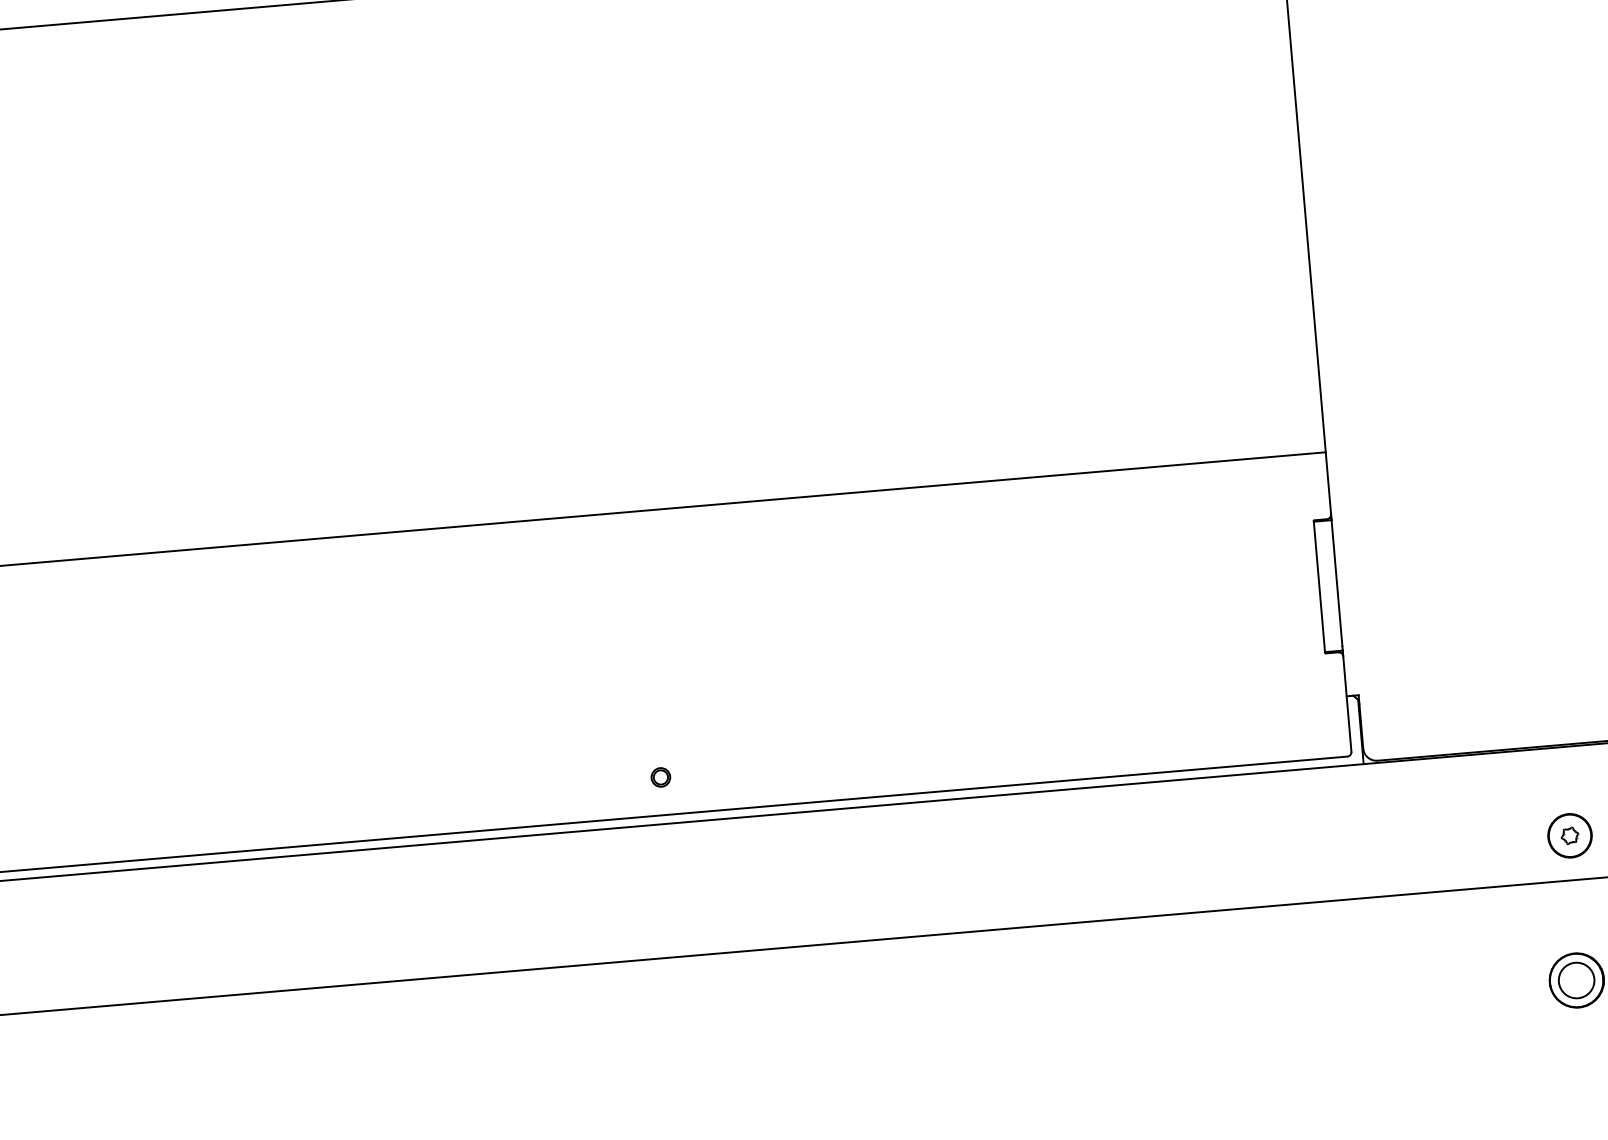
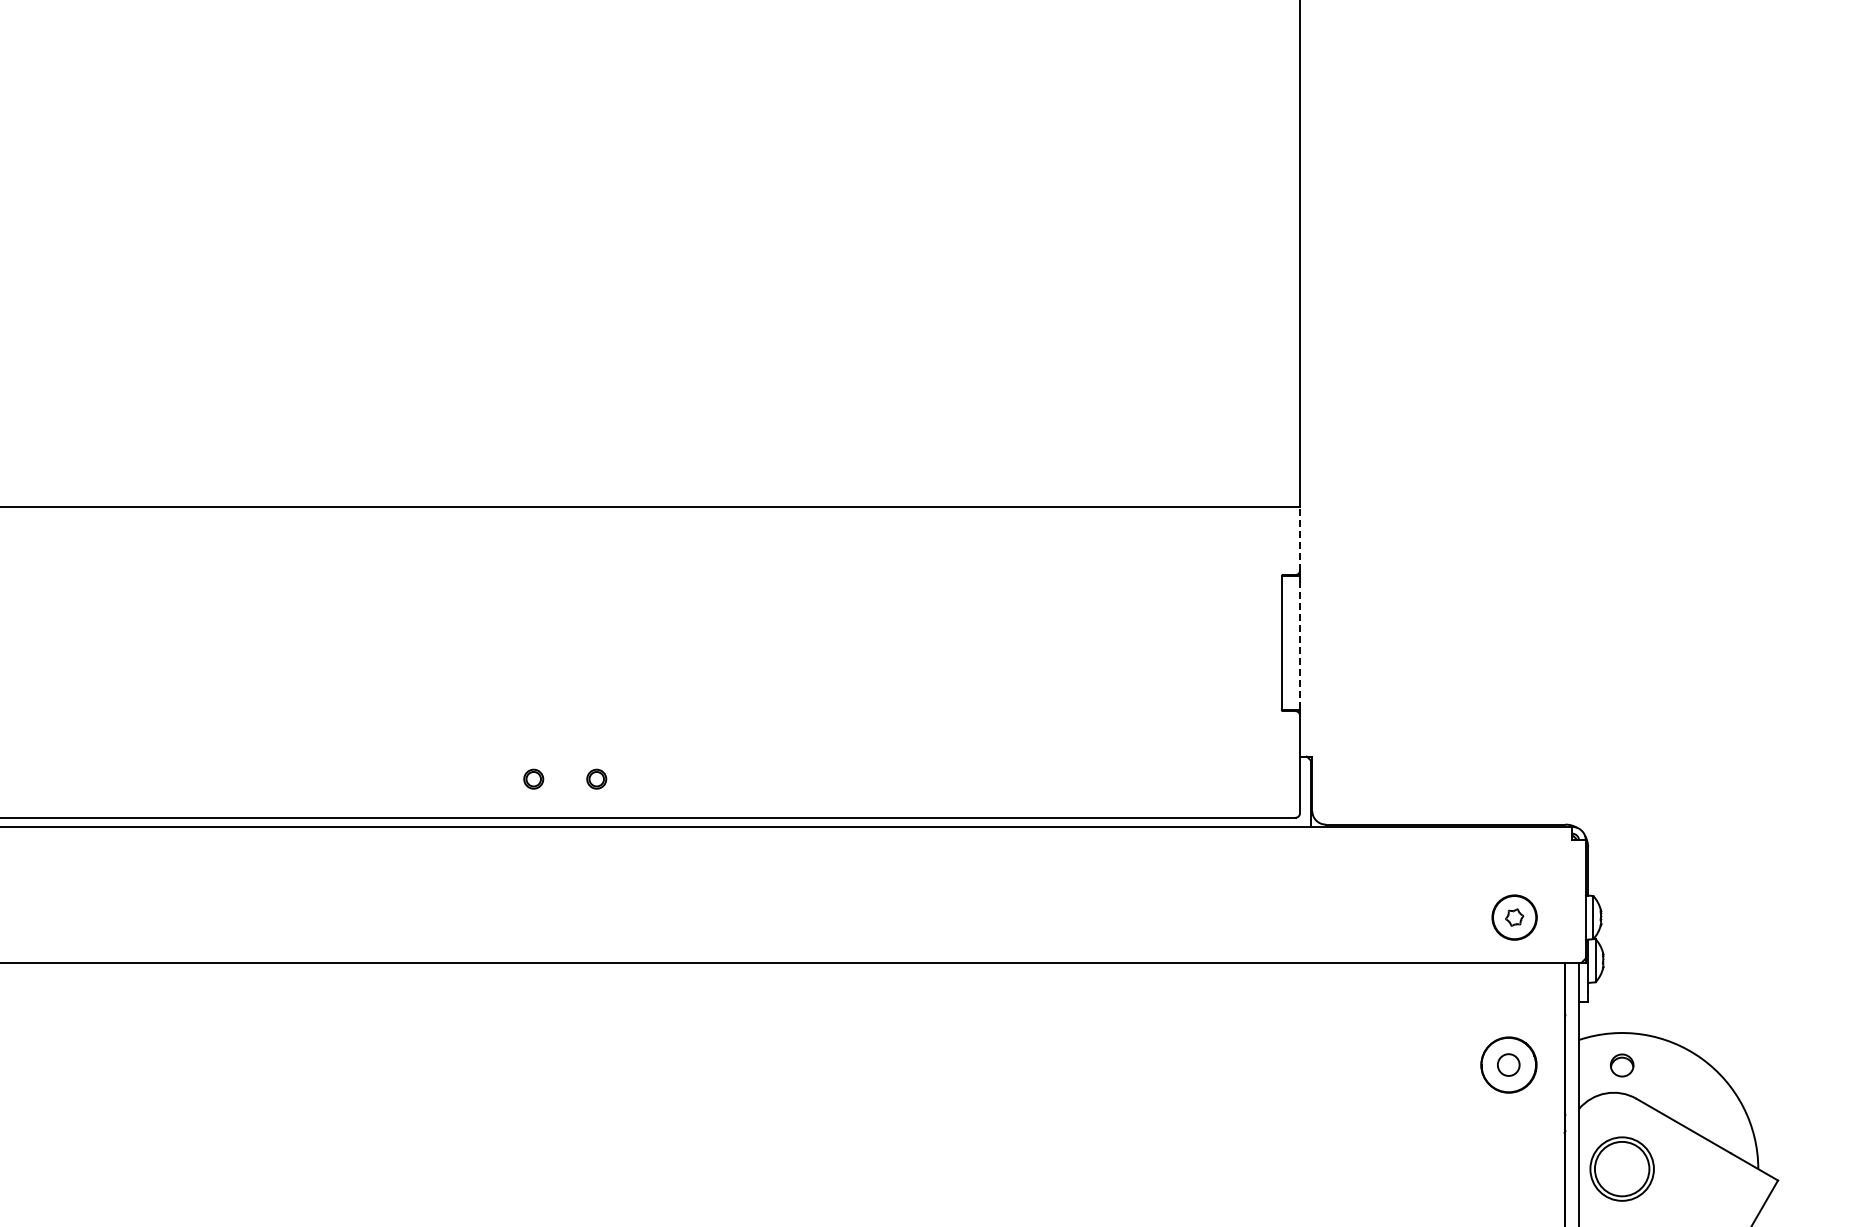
line: (1328, 483) -> (1300, 538), solid -> dashed
line: (1337, 585) -> (1300, 643), solid -> dashed
part: (598, 782) -> (533, 778), added
circle: (1576, 979) -> (1508, 1064), size x0.6

